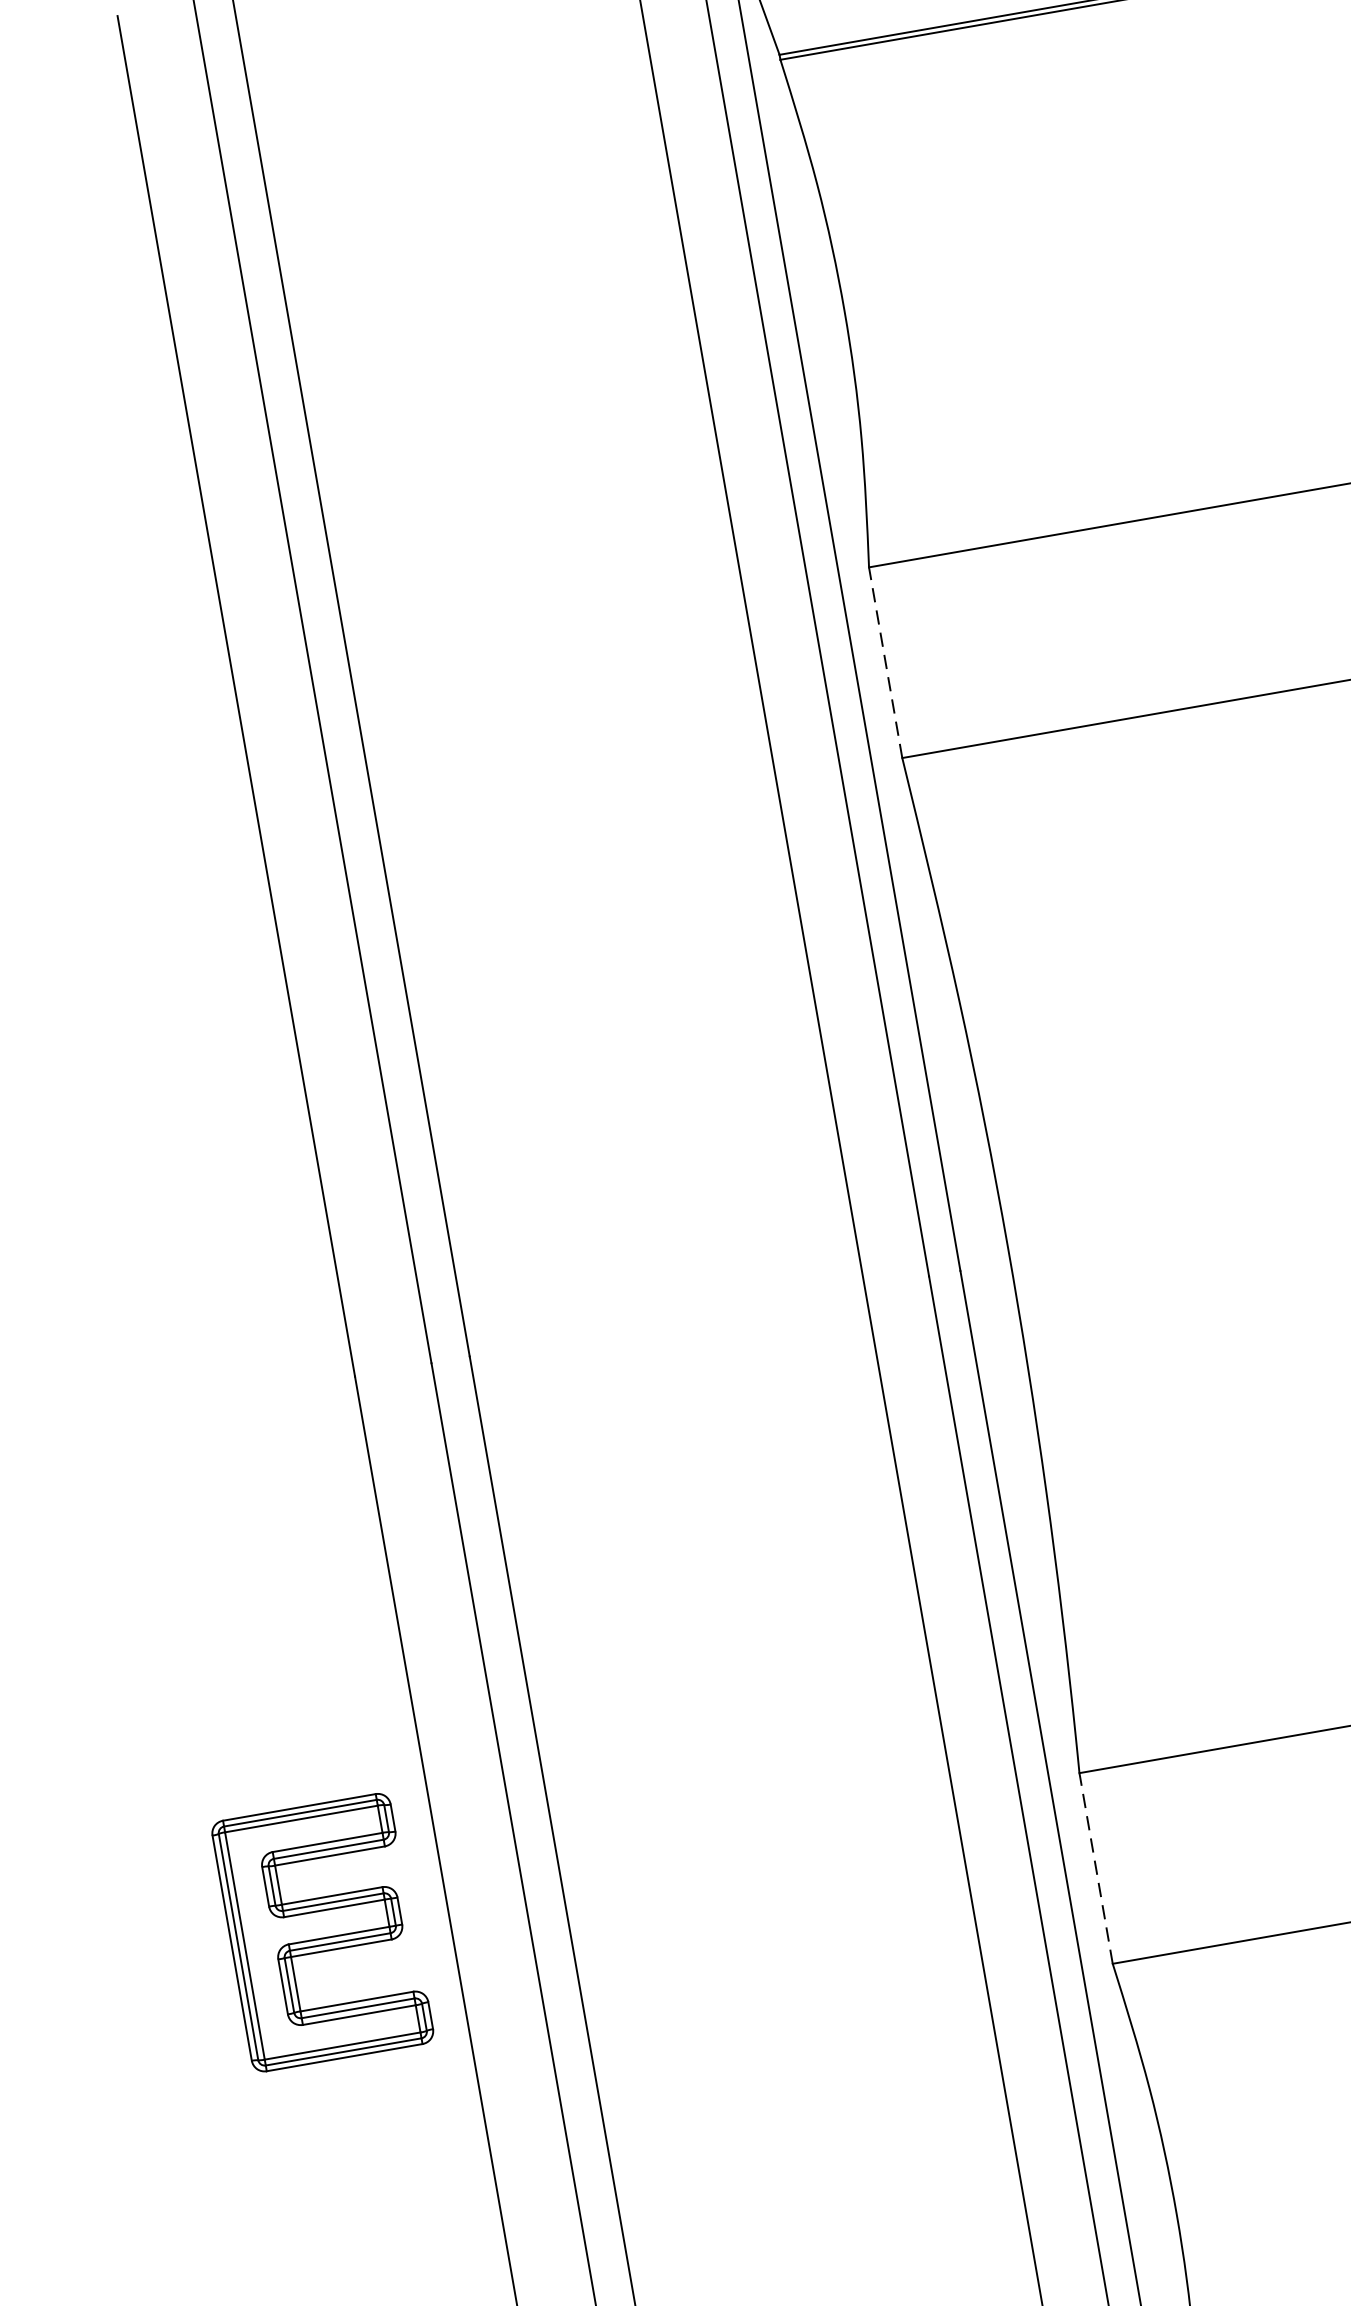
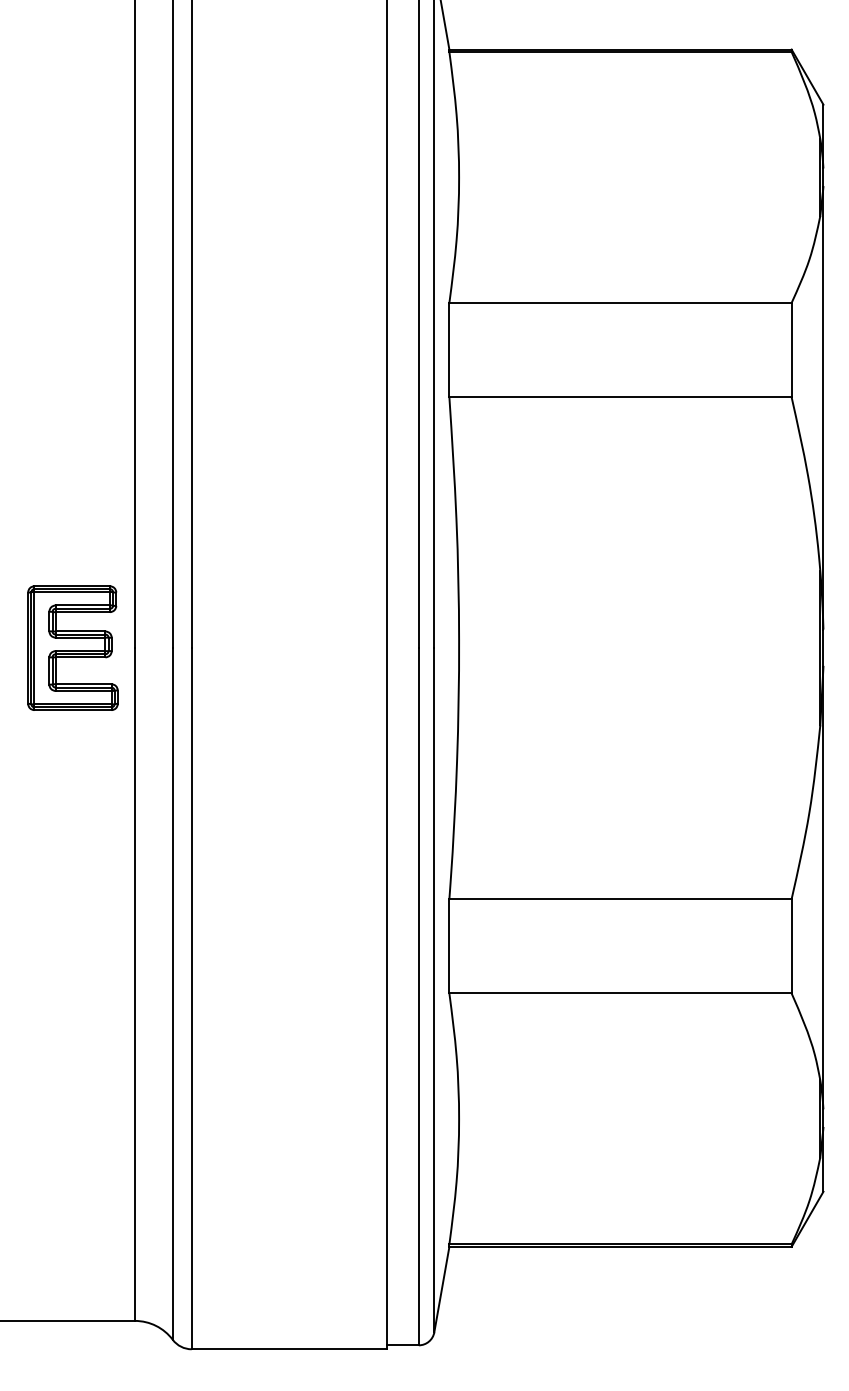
line: (885, 661) -> (449, 349), dashed -> solid
line: (1096, 1866) -> (449, 945), dashed -> solid
part: (321, 1931) -> (72, 647), moved

